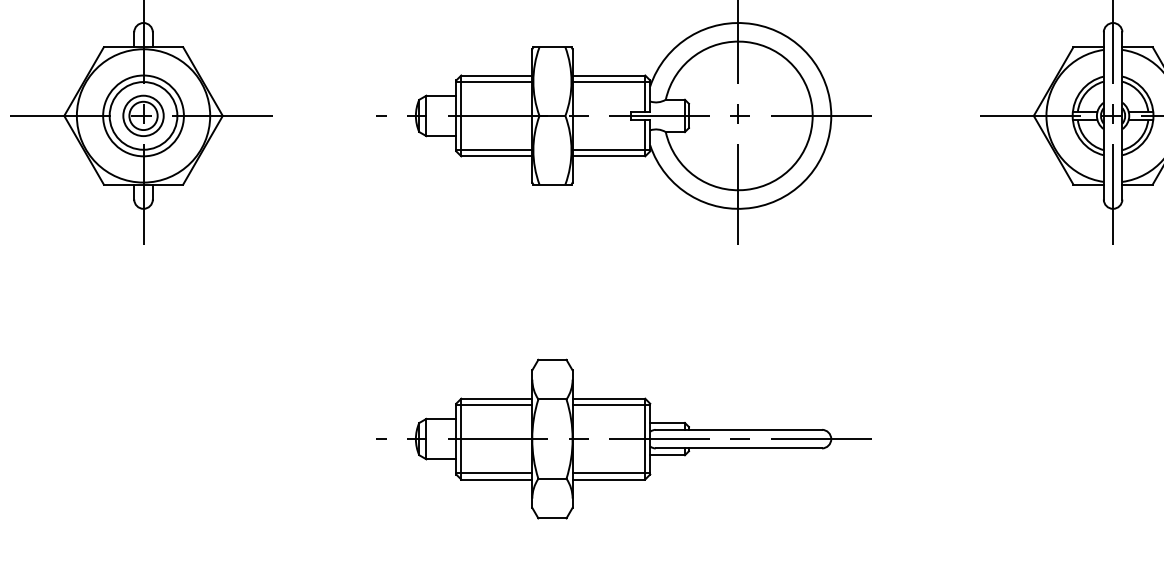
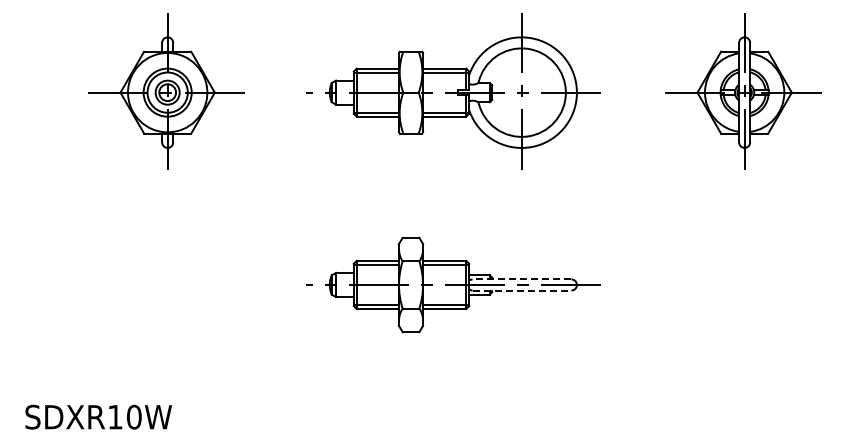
line: (738, 429) -> (521, 279), solid -> dashed
line: (739, 448) -> (522, 290), solid -> dashed

